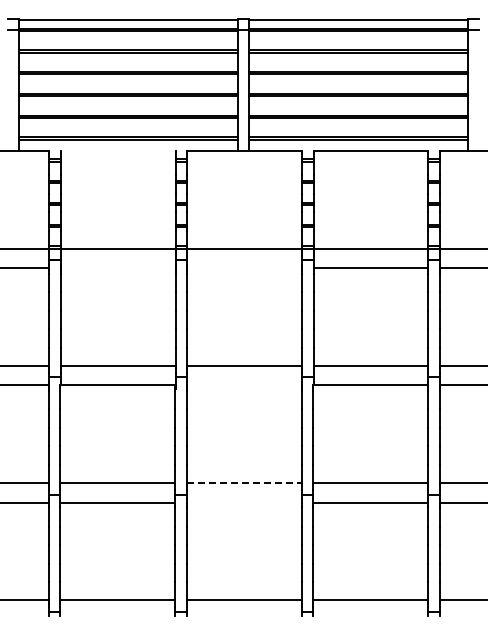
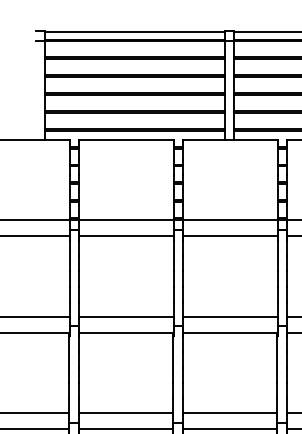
line: (117, 151) -> (125, 140), added
line: (117, 268) -> (125, 236), added
line: (244, 268) -> (230, 236), added
line: (243, 385) -> (229, 332), added
line: (244, 483) -> (230, 413), dashed -> solid
line: (243, 502) -> (229, 429), added

